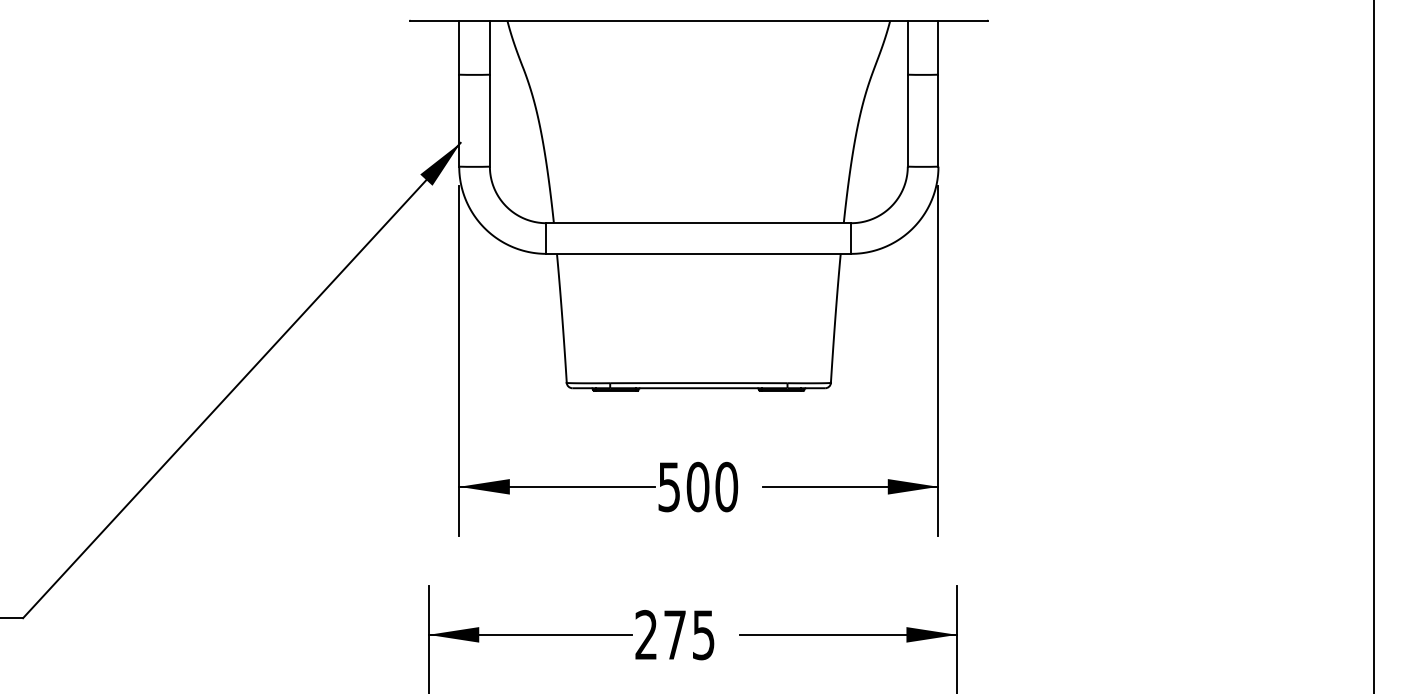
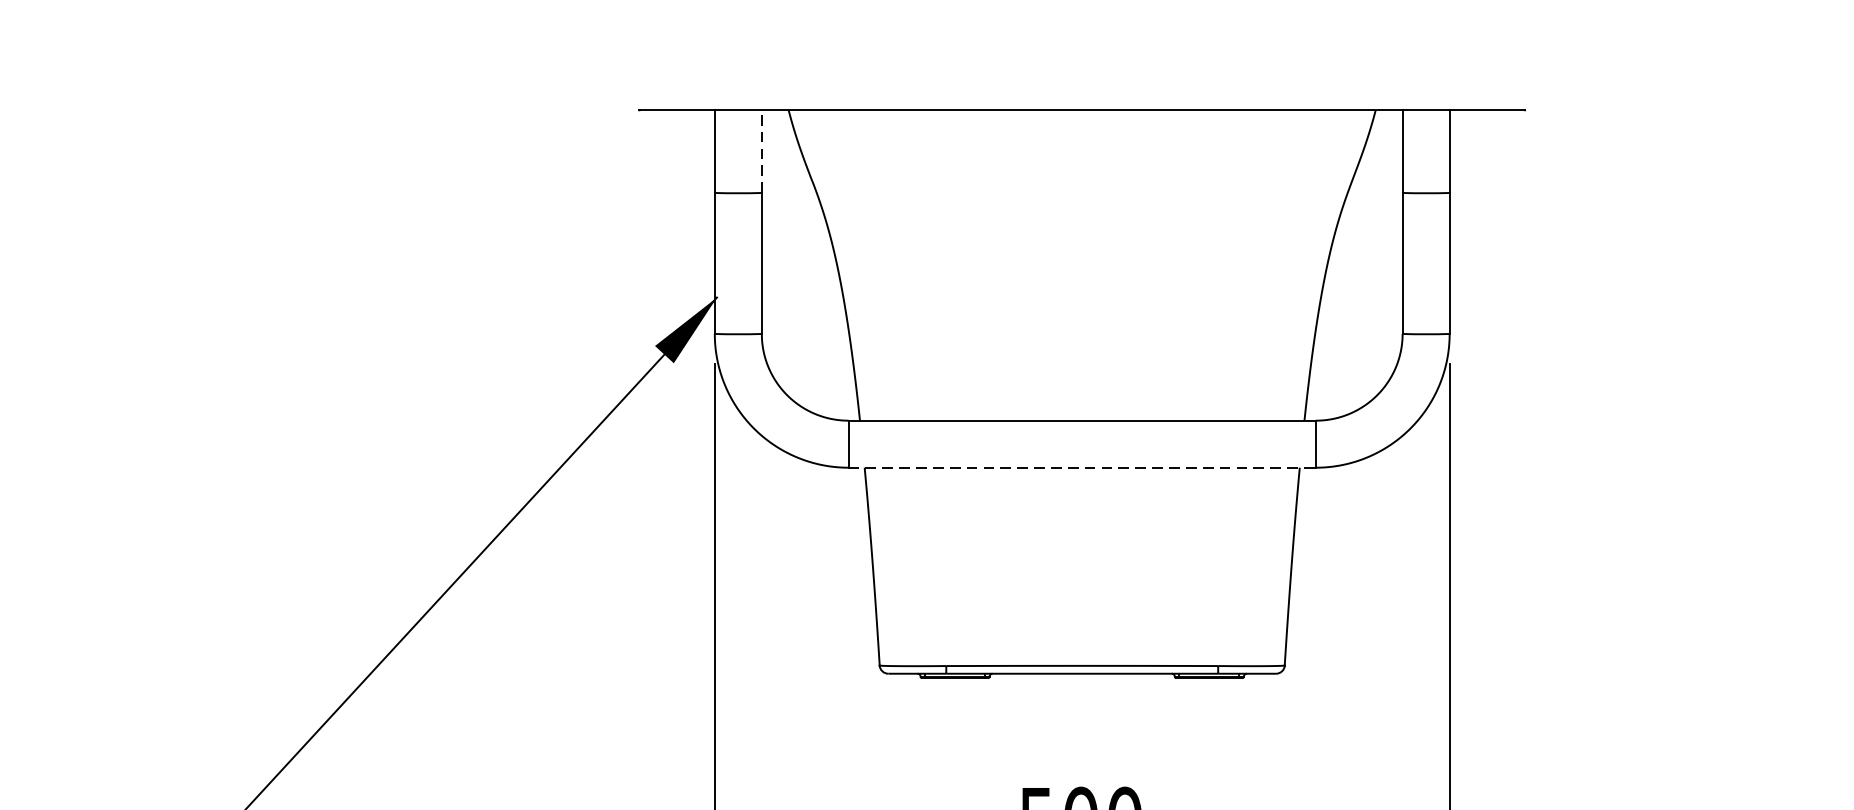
line: (489, 47) -> (761, 151), solid -> dashed
line: (699, 253) -> (1083, 467), solid -> dashed

